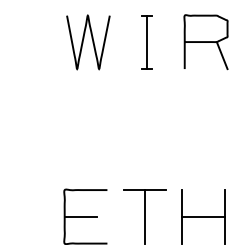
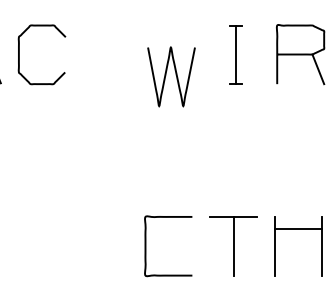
curve: (92, 41) -> (175, 75), moved
line: (80, 216) -> (162, 245), removed
line: (203, 216) -> (297, 228), moved

